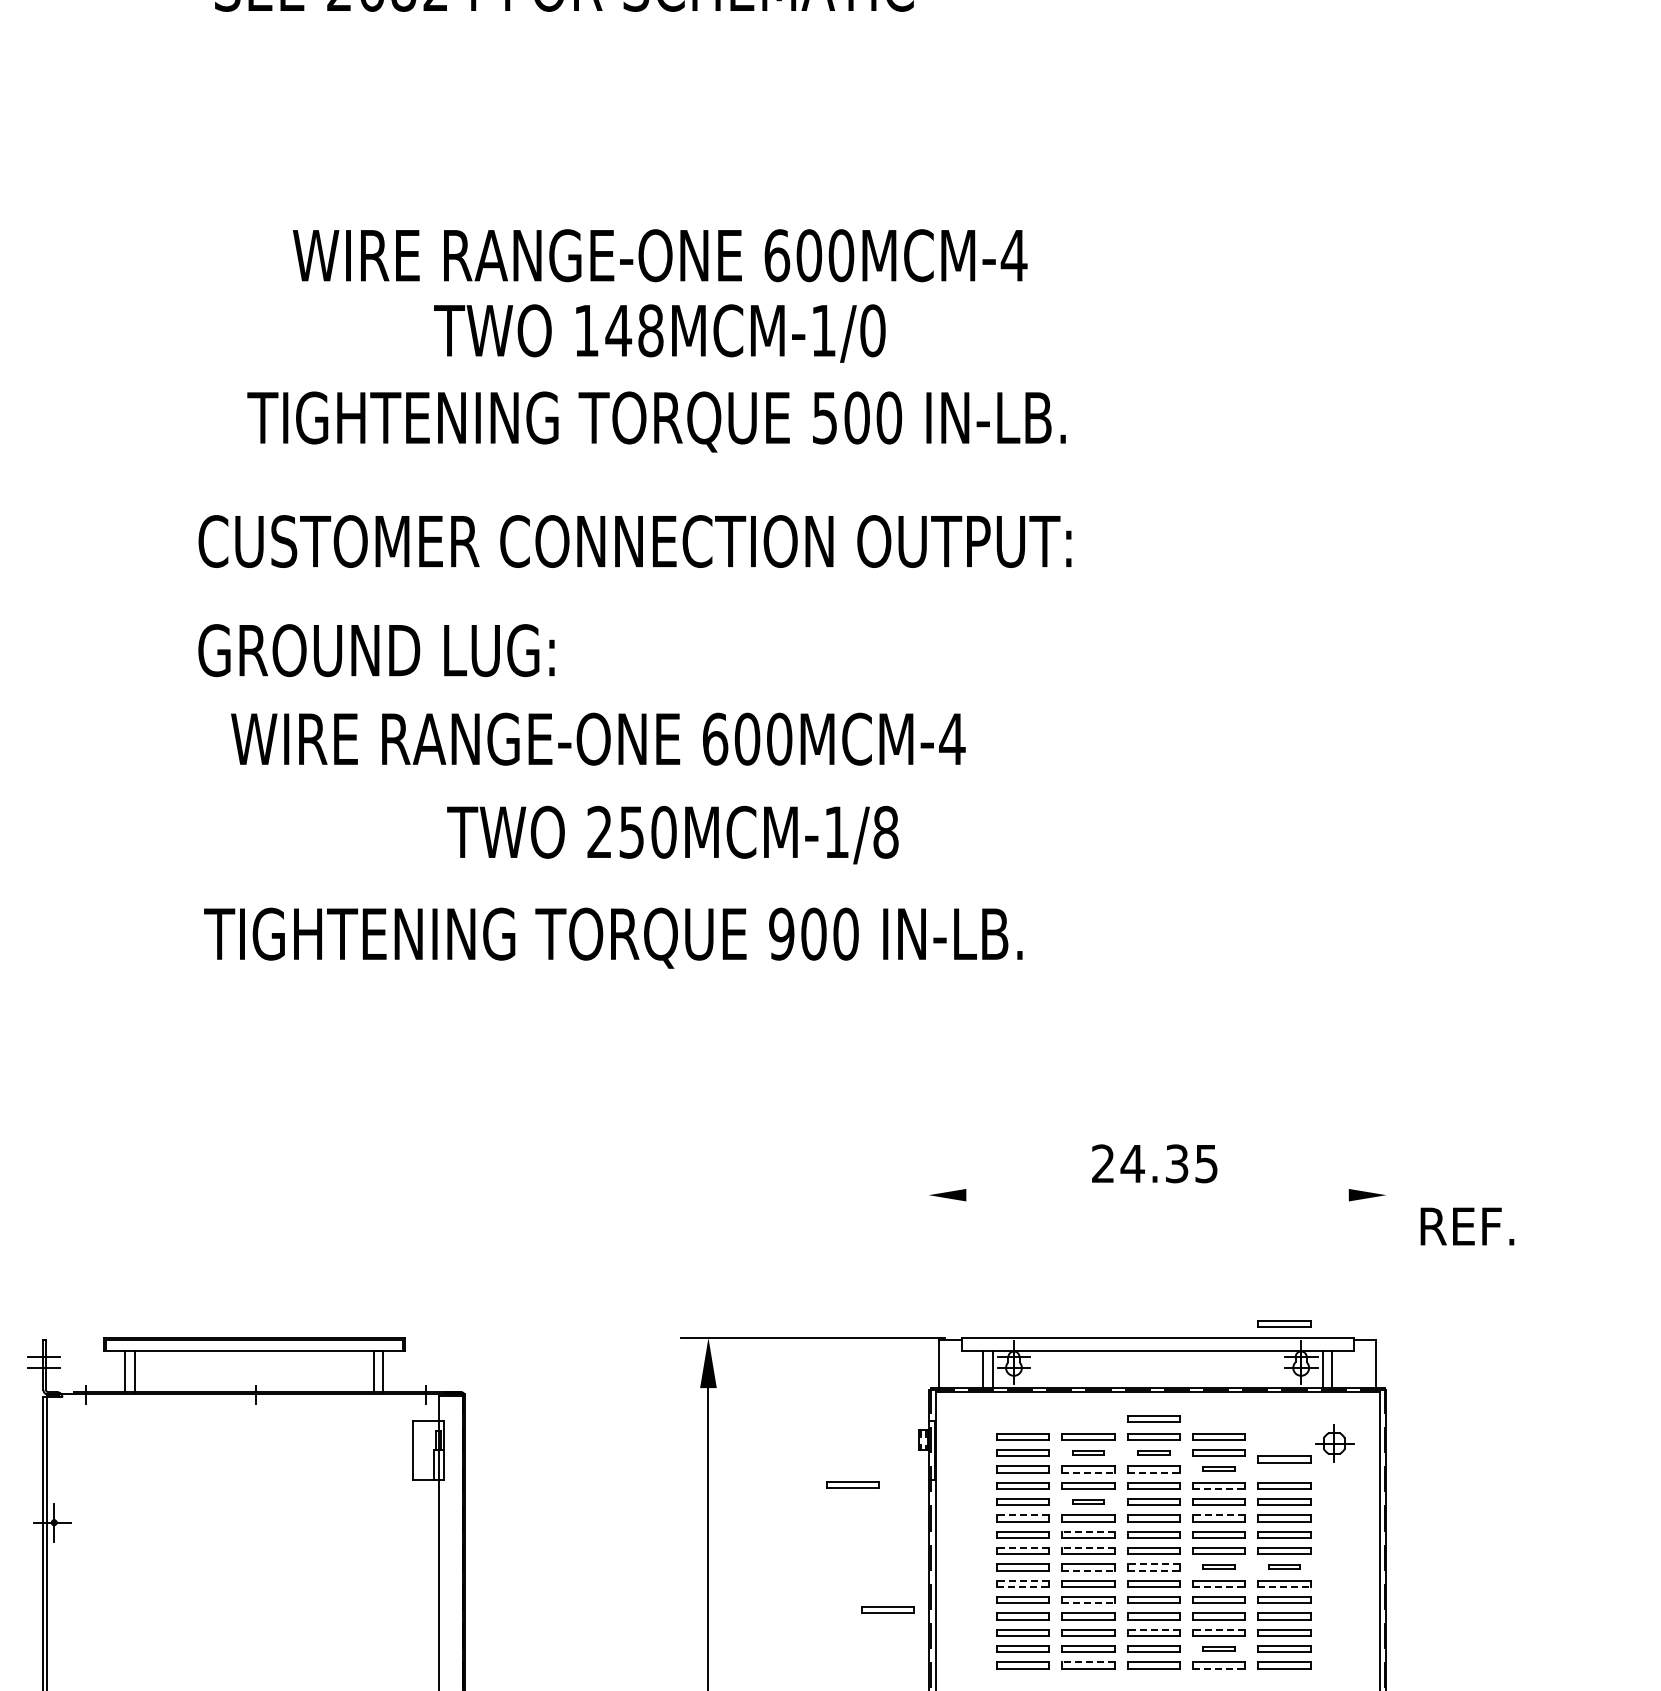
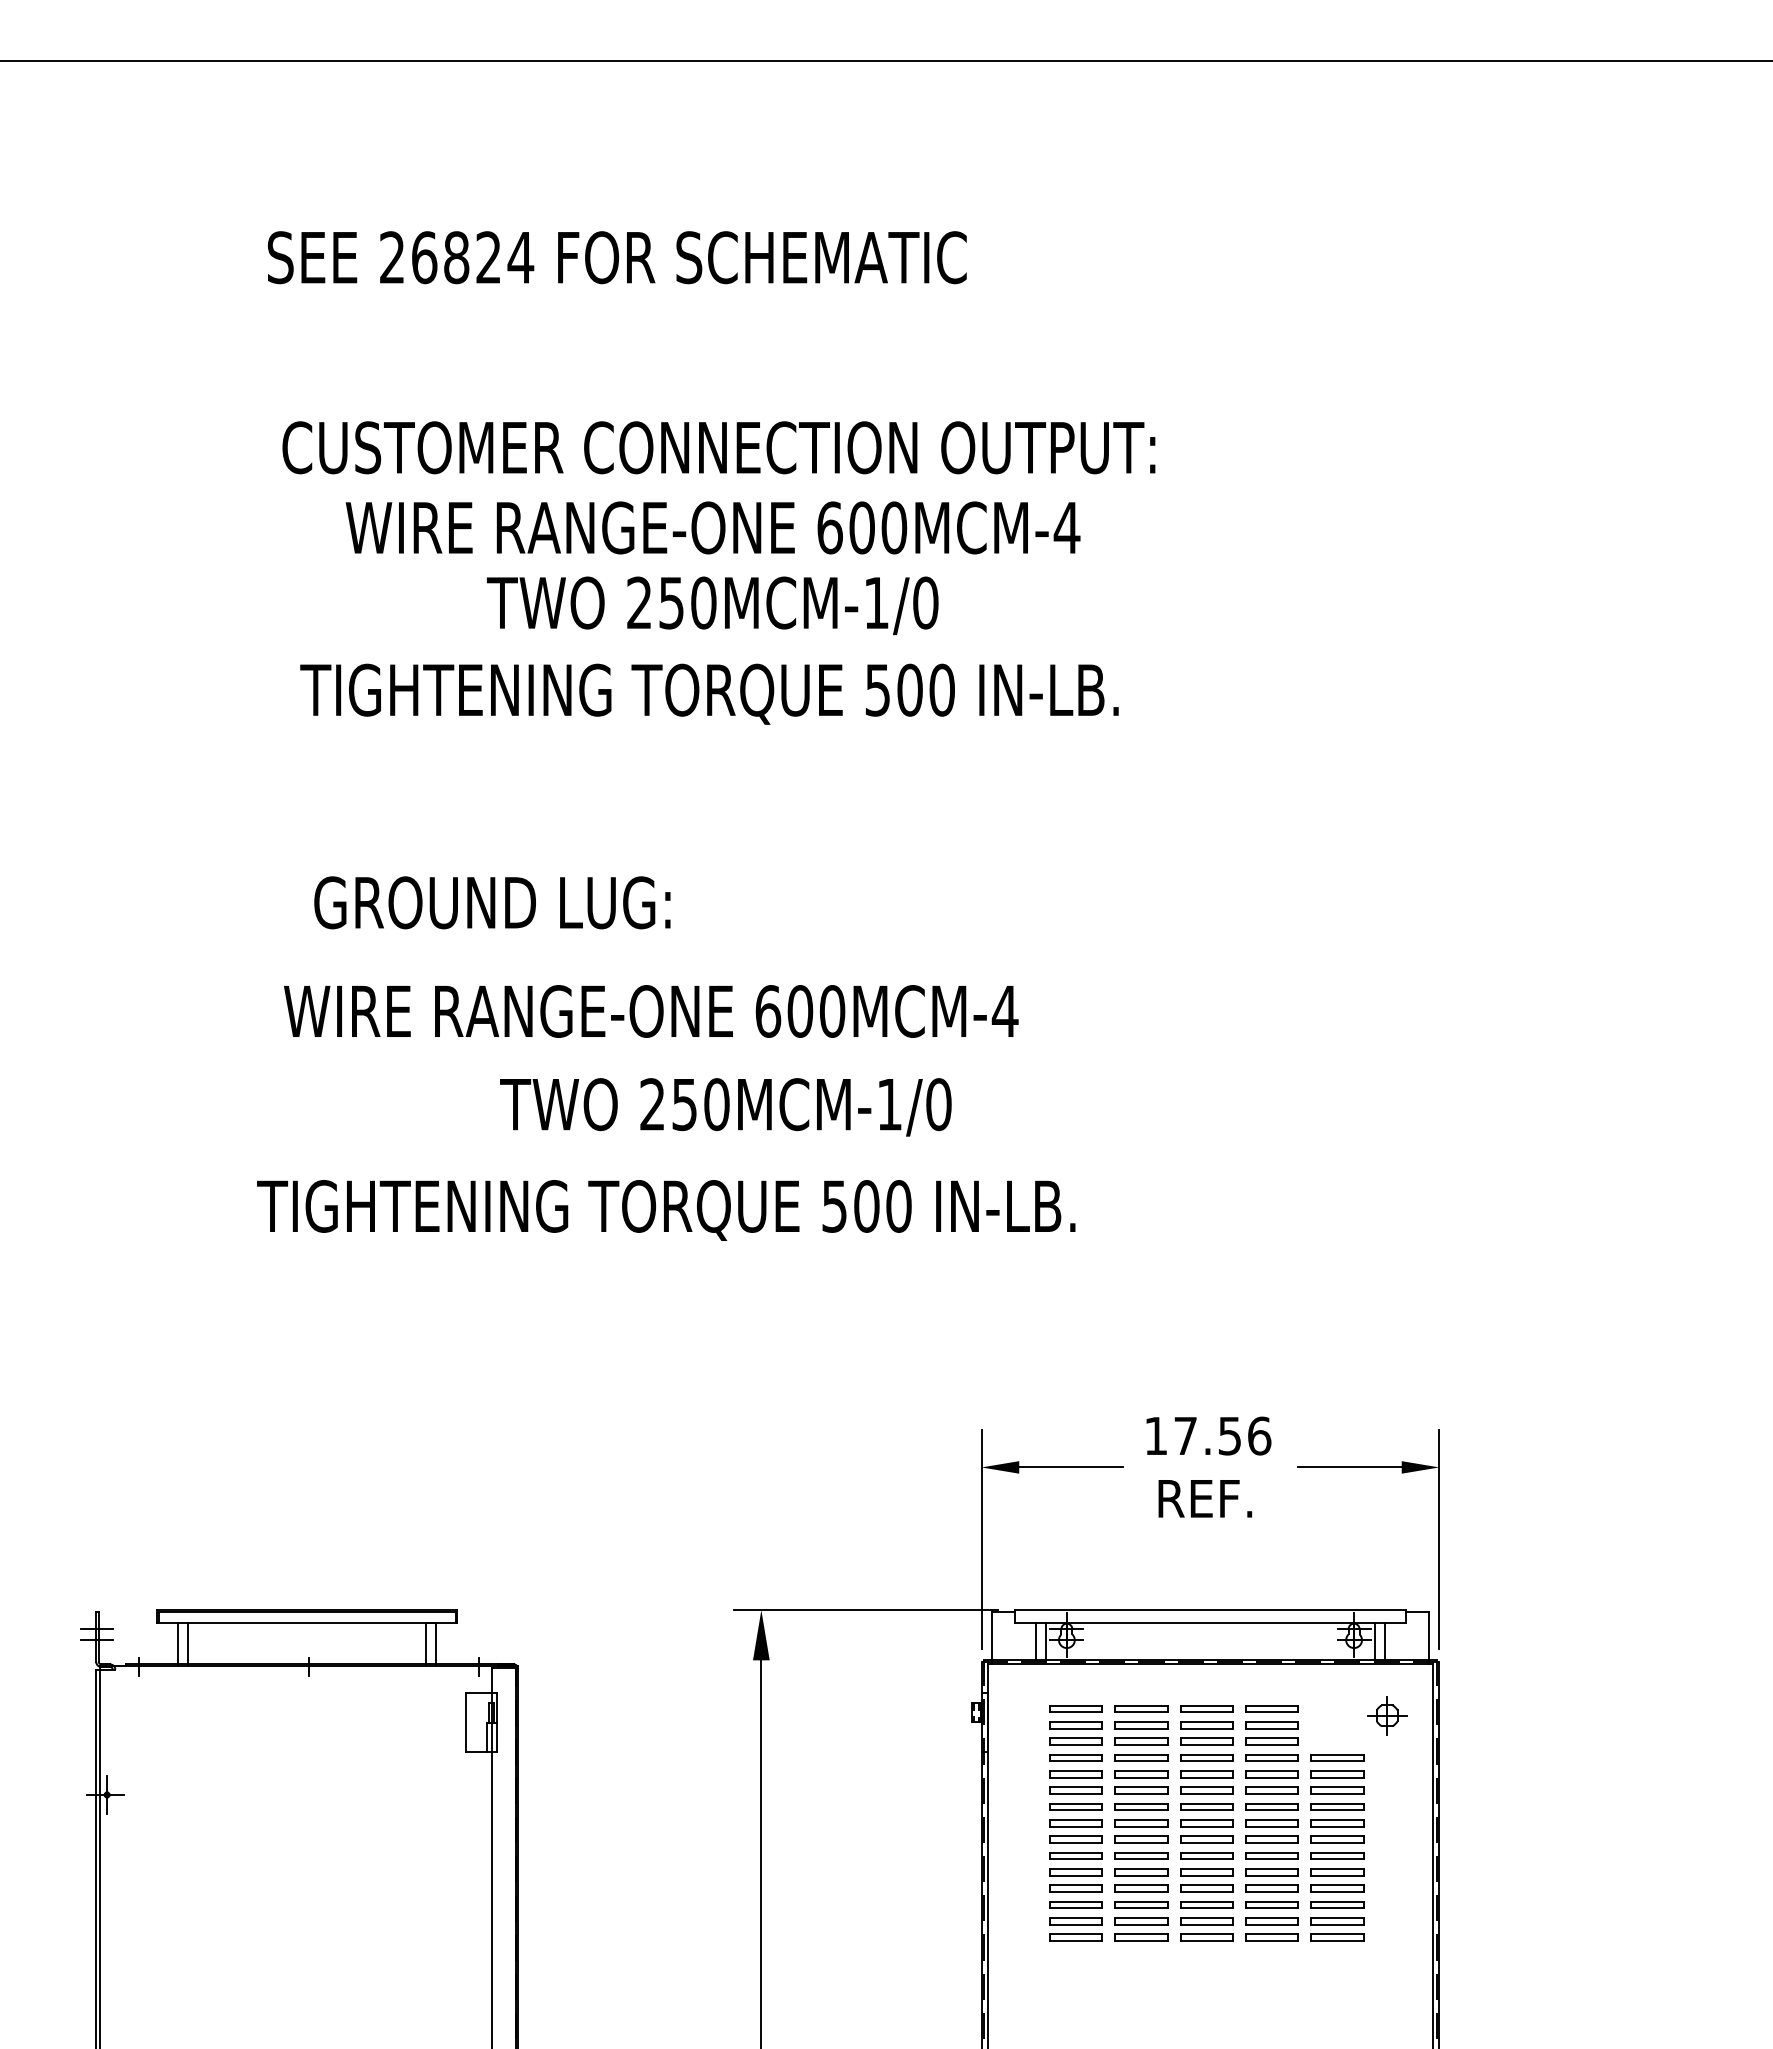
text: (618, 330) -> (671, 602), 148MCM-1/0 -> 250MCM-1/0
text: (634, 541) -> (718, 447), moved
text: (376, 650) -> (492, 902), moved
text: (885, 832) -> (938, 1104), 250MCM-1/8 -> 250MCM-1/0
text: (781, 934) -> (834, 1206), 900 -> 500
text: (1155, 1163) -> (1208, 1435), 24.35 -> 17.56
line: (1017, 1195) -> (1070, 1467), added
line: (1296, 1195) -> (1349, 1467), added
text: (1467, 1226) -> (1205, 1498), moved
line: (928, 1267) -> (981, 1539), added
line: (1386, 1267) -> (1439, 1539), added
part: (1284, 1324) -> (1337, 1596), removed
part: (1153, 1419) -> (1206, 1691), removed
part: (1088, 1453) -> (1141, 1725), size x1.67
part: (1153, 1453) -> (1206, 1725), size x1.67
part: (1284, 1459) -> (1337, 1731), removed
part: (1218, 1469) -> (1271, 1741), size x1.67
line: (1088, 1473) -> (1141, 1745), dashed -> solid
line: (1154, 1473) -> (1207, 1745), dashed -> solid
part: (852, 1484) -> (905, 1756), removed
line: (1219, 1489) -> (1272, 1761), dashed -> solid
part: (1088, 1502) -> (1141, 1774), size x1.67
line: (1022, 1515) -> (1075, 1787), dashed -> solid
line: (1218, 1515) -> (1271, 1787), dashed -> solid
line: (1087, 1531) -> (1140, 1803), dashed -> solid
line: (1022, 1548) -> (1075, 1820), dashed -> solid
line: (1087, 1548) -> (1140, 1820), dashed -> solid
line: (1153, 1564) -> (1206, 1836), dashed -> solid
part: (1218, 1567) -> (1271, 1839), size x1.67
part: (1284, 1567) -> (1337, 1839), size x1.67
line: (1088, 1571) -> (1141, 1843), dashed -> solid
line: (1154, 1571) -> (1207, 1843), dashed -> solid
line: (1022, 1580) -> (1075, 1852), dashed -> solid
line: (1023, 1587) -> (1076, 1859), dashed -> solid
line: (1219, 1587) -> (1272, 1859), dashed -> solid
line: (1284, 1587) -> (1337, 1859), dashed -> solid
line: (1088, 1603) -> (1141, 1875), dashed -> solid
part: (887, 1609) -> (940, 1881), removed
line: (1153, 1629) -> (1206, 1901), dashed -> solid
line: (1218, 1629) -> (1271, 1901), dashed -> solid
part: (1218, 1649) -> (1271, 1921), size x1.67
line: (1087, 1662) -> (1140, 1934), dashed -> solid
line: (1219, 1668) -> (1272, 1940), dashed -> solid

